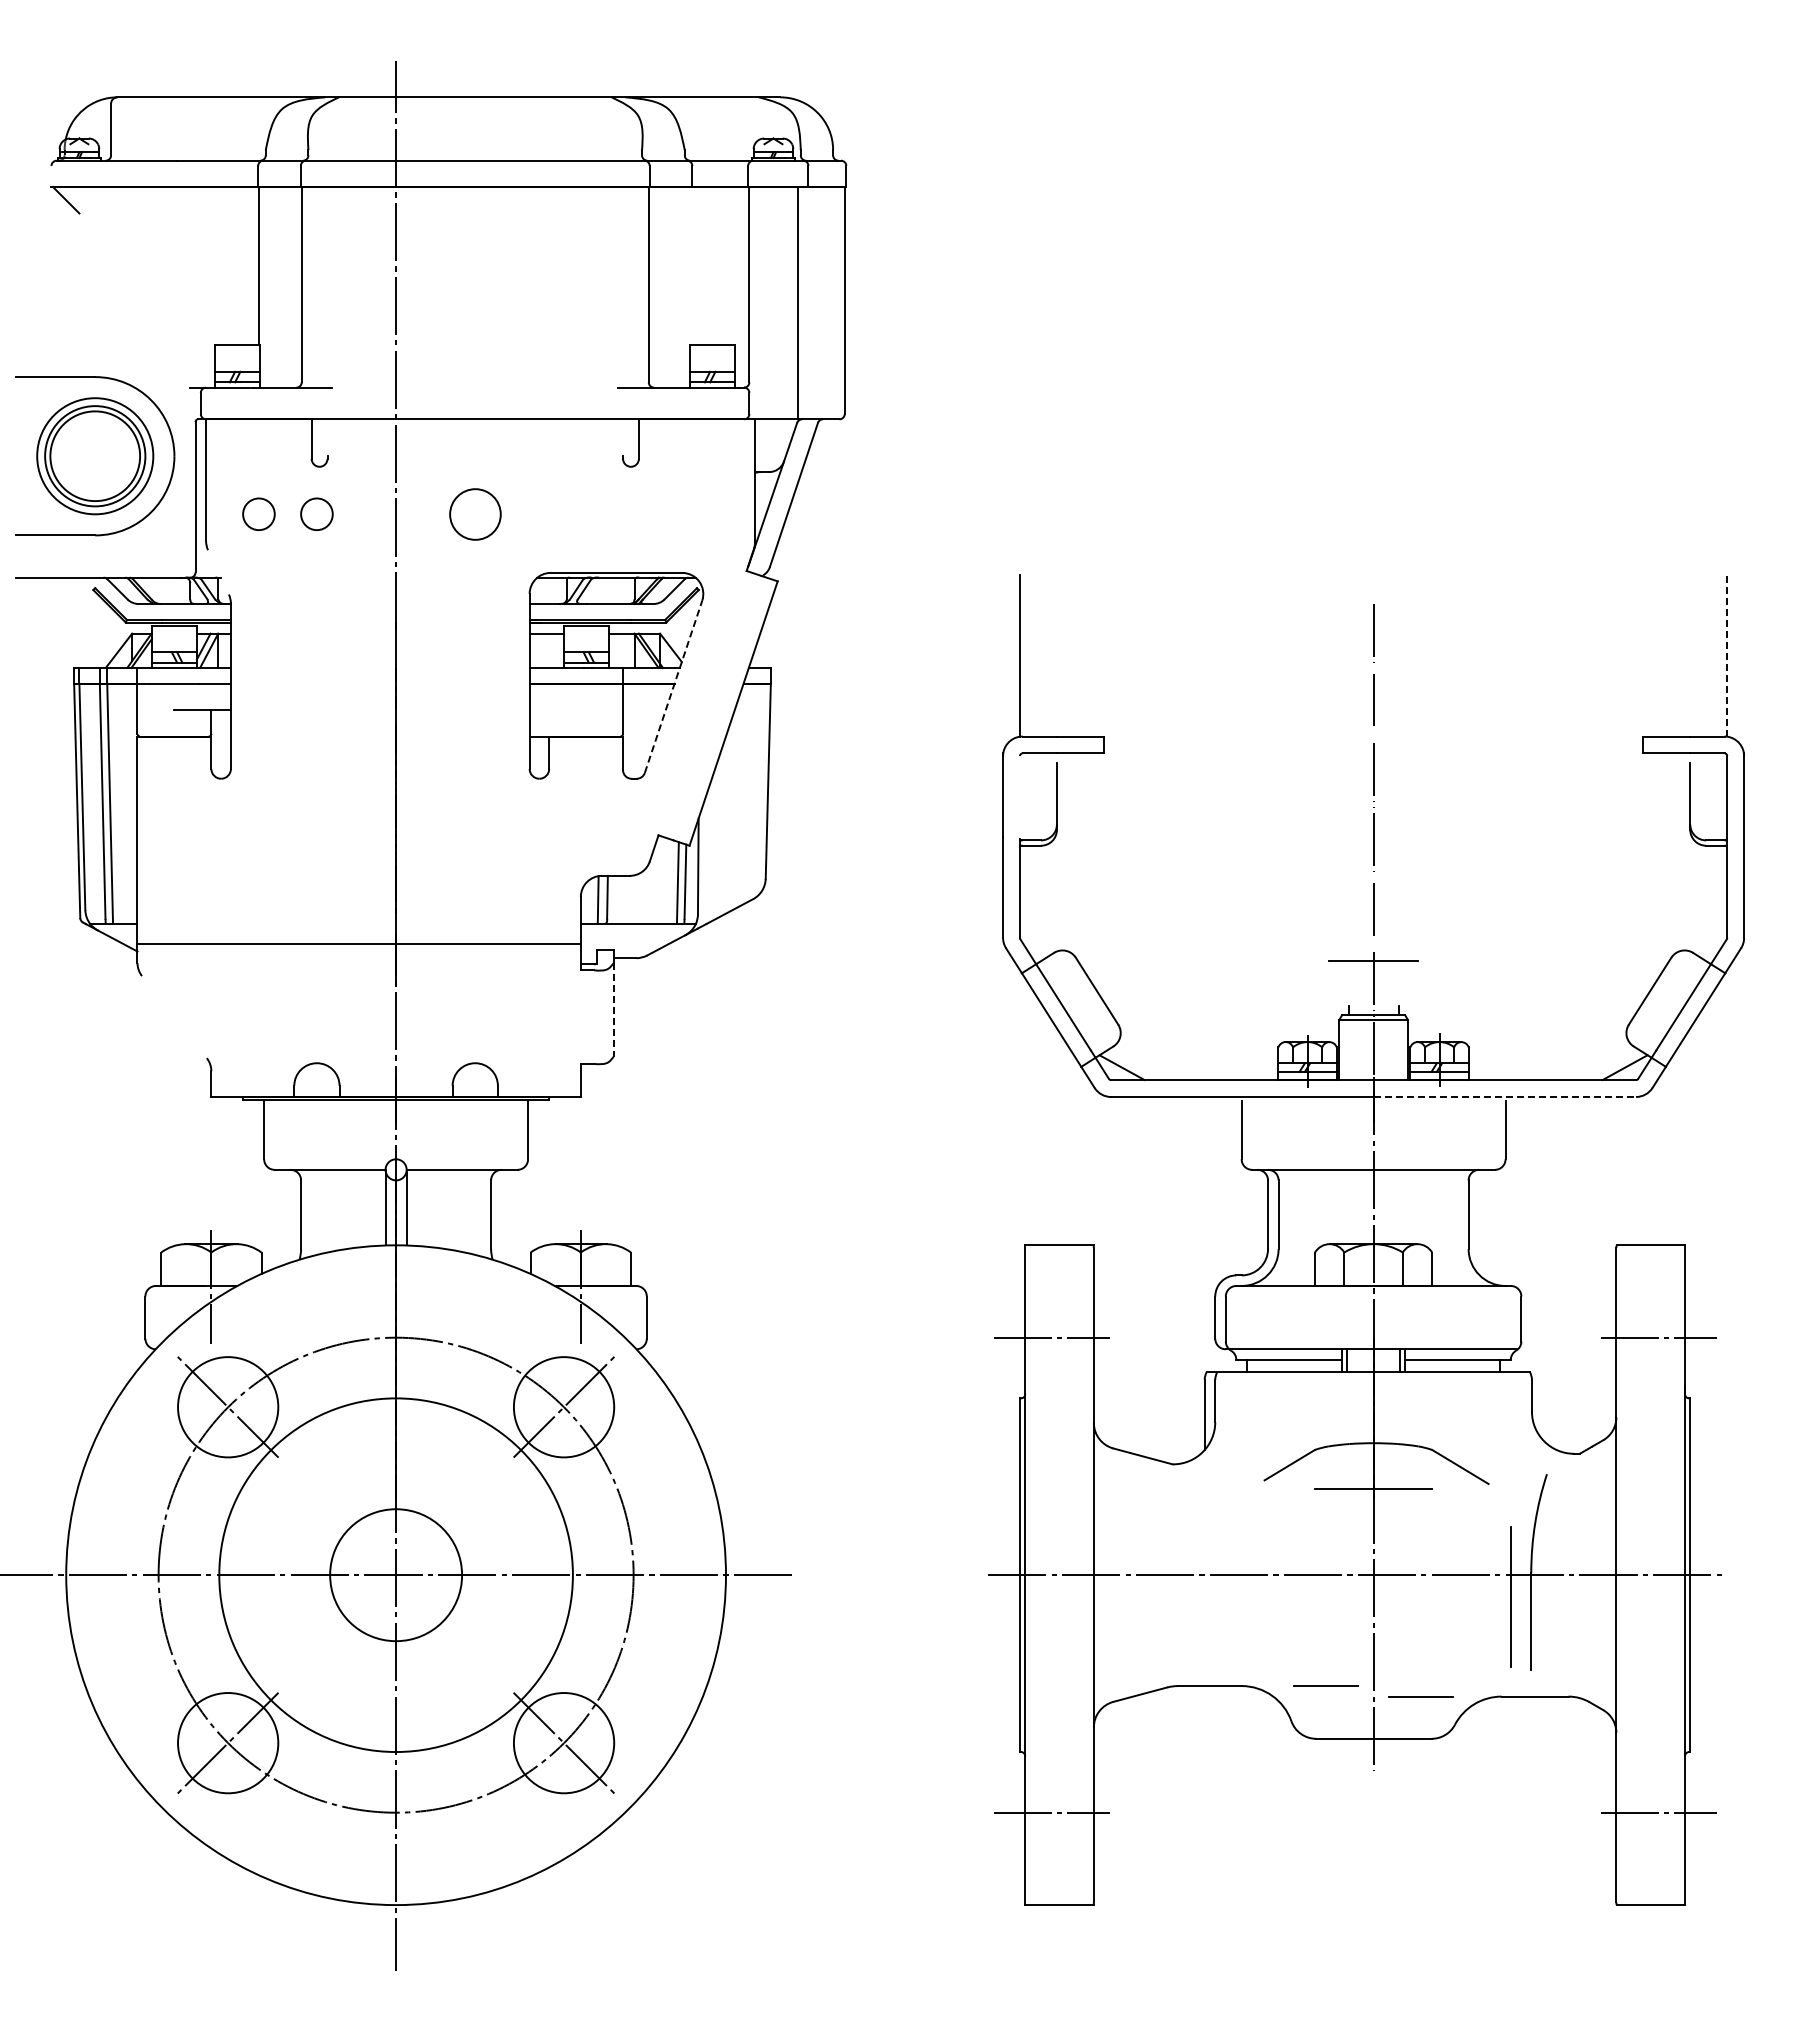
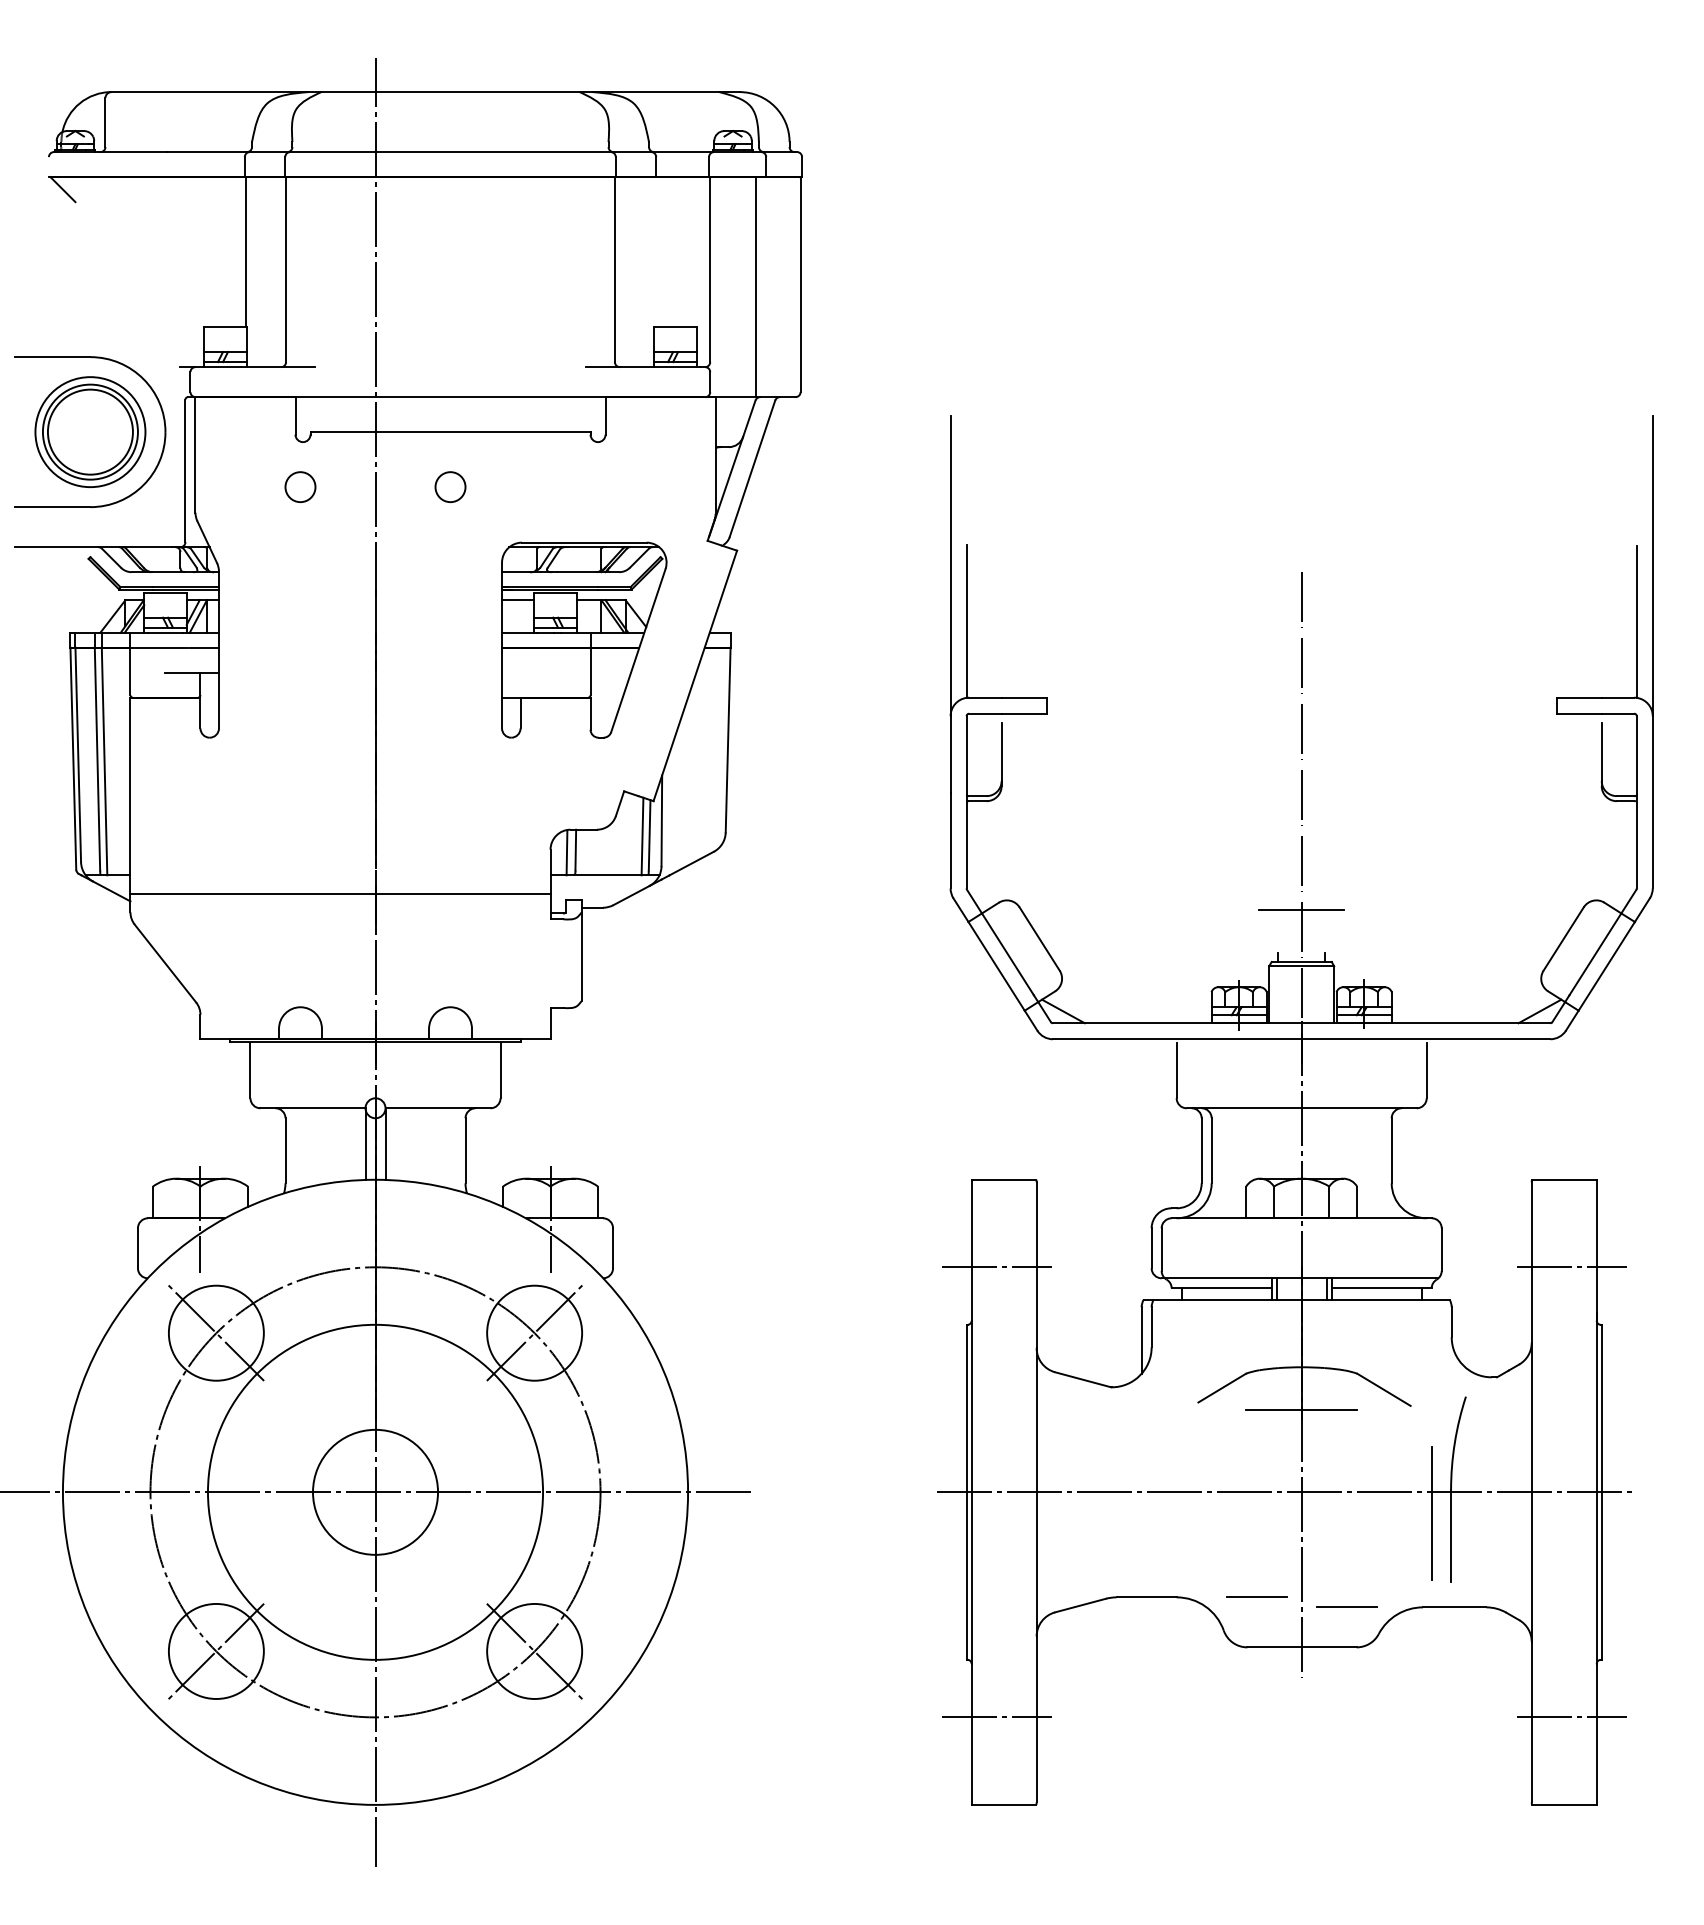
line: (475, 456) -> (450, 432), added
circle: (258, 513) -> (245, 486), removed
circle: (474, 513) -> (449, 486), size x0.62
line: (218, 572) -> (207, 542), added
line: (1003, 595) -> (951, 564), added
line: (1744, 595) -> (1653, 564), added
line: (1727, 655) -> (1637, 620), dashed -> solid
line: (673, 686) -> (638, 650), dashed -> solid
line: (1019, 797) -> (966, 755), added
line: (613, 1010) -> (581, 957), dashed -> solid
line: (174, 1017) -> (165, 963), added
line: (1505, 1097) -> (1426, 1039), dashed -> solid

